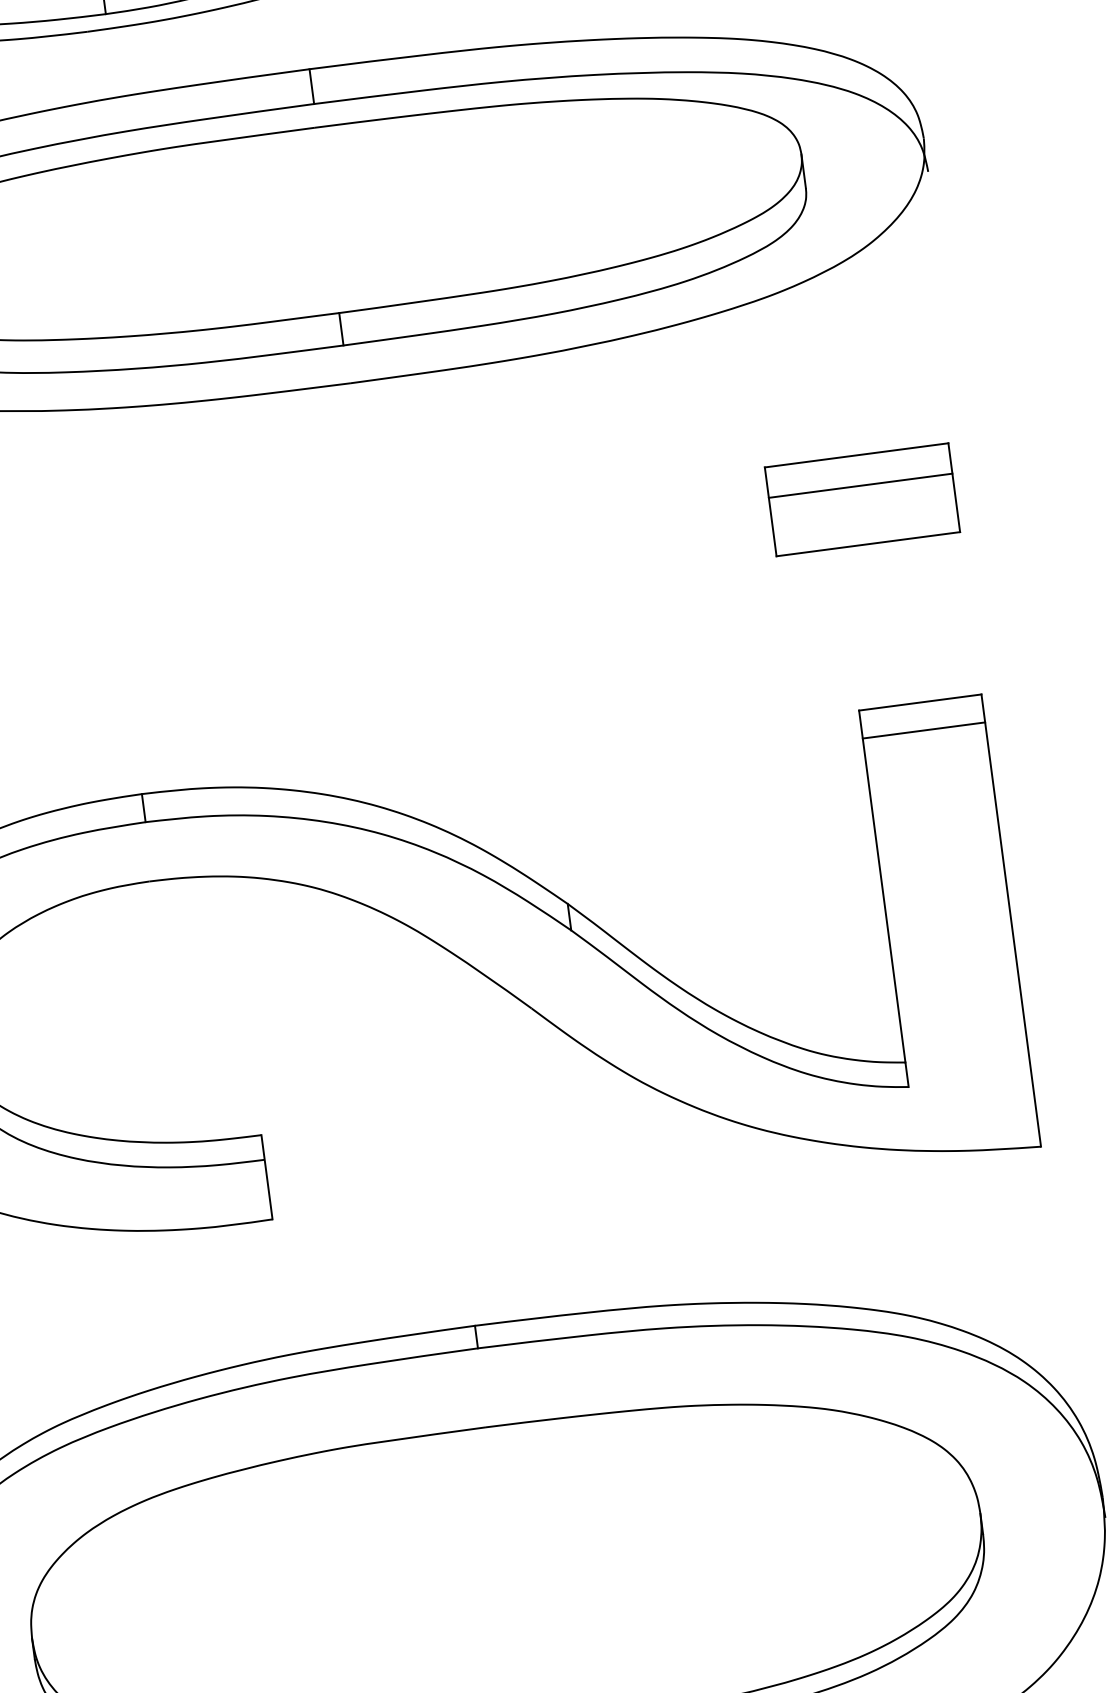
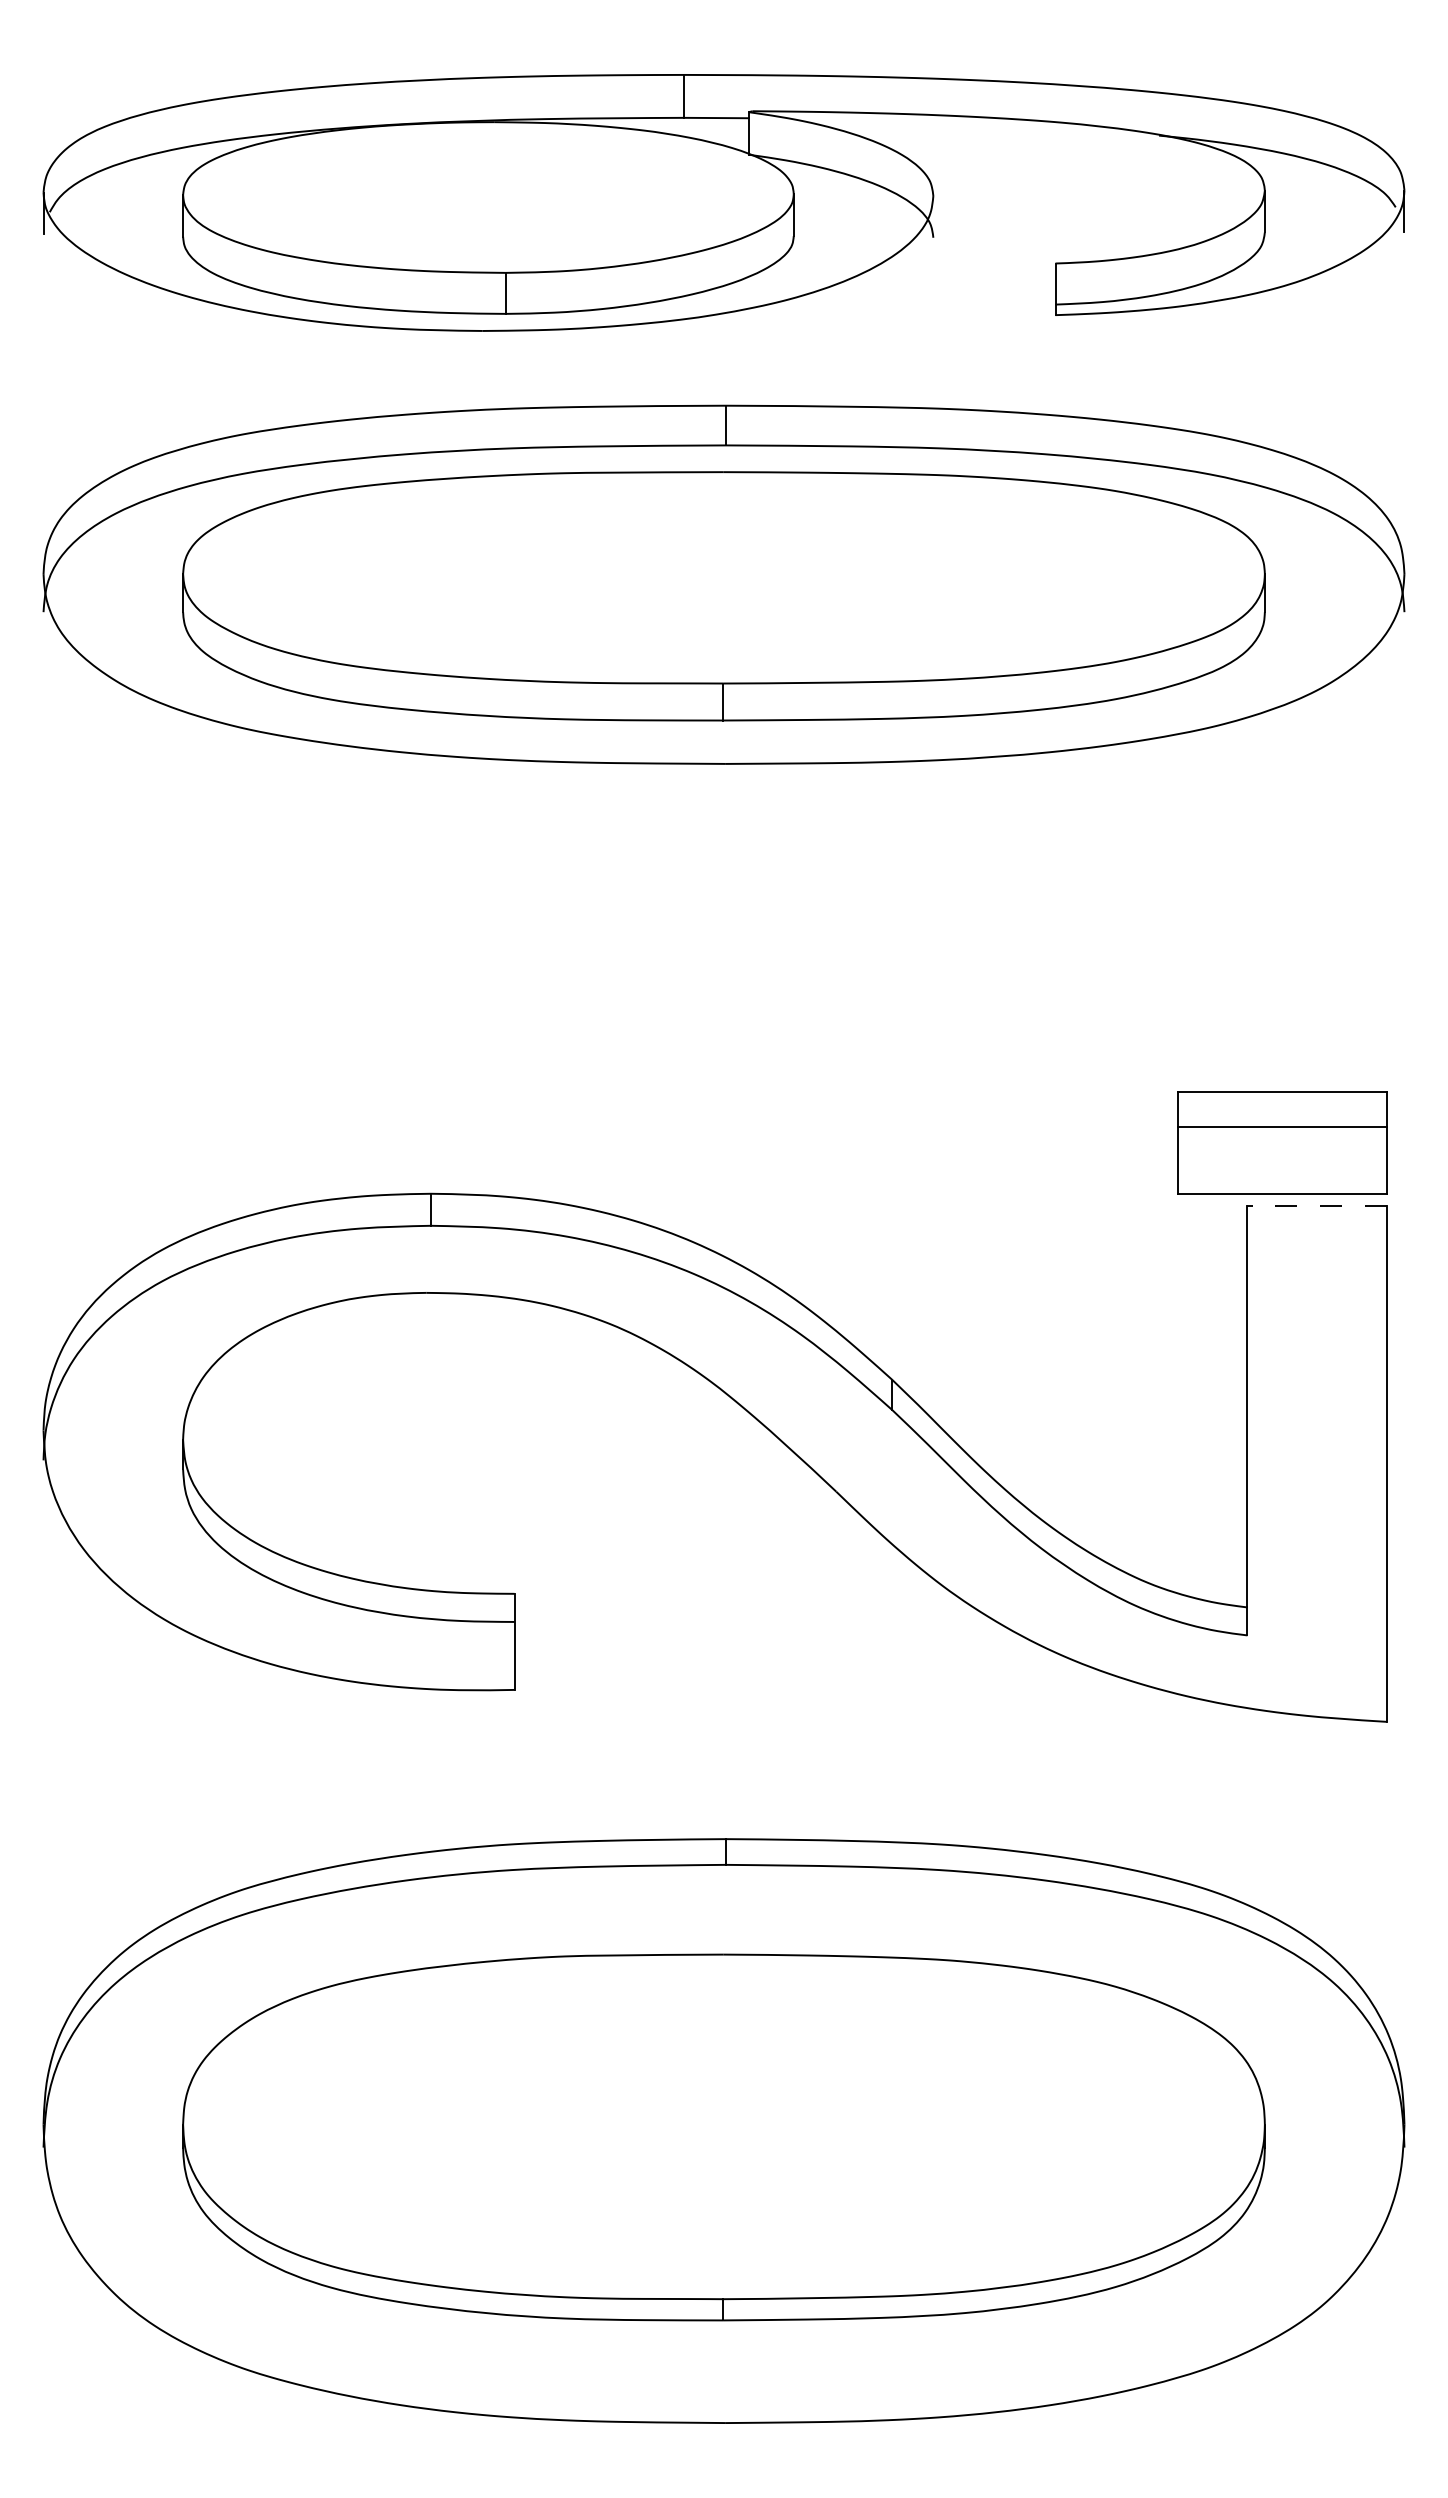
part: (862, 499) -> (1282, 1142), moved
line: (920, 702) -> (1317, 1206), solid -> dashed
line: (924, 730) -> (1317, 1237), removed

